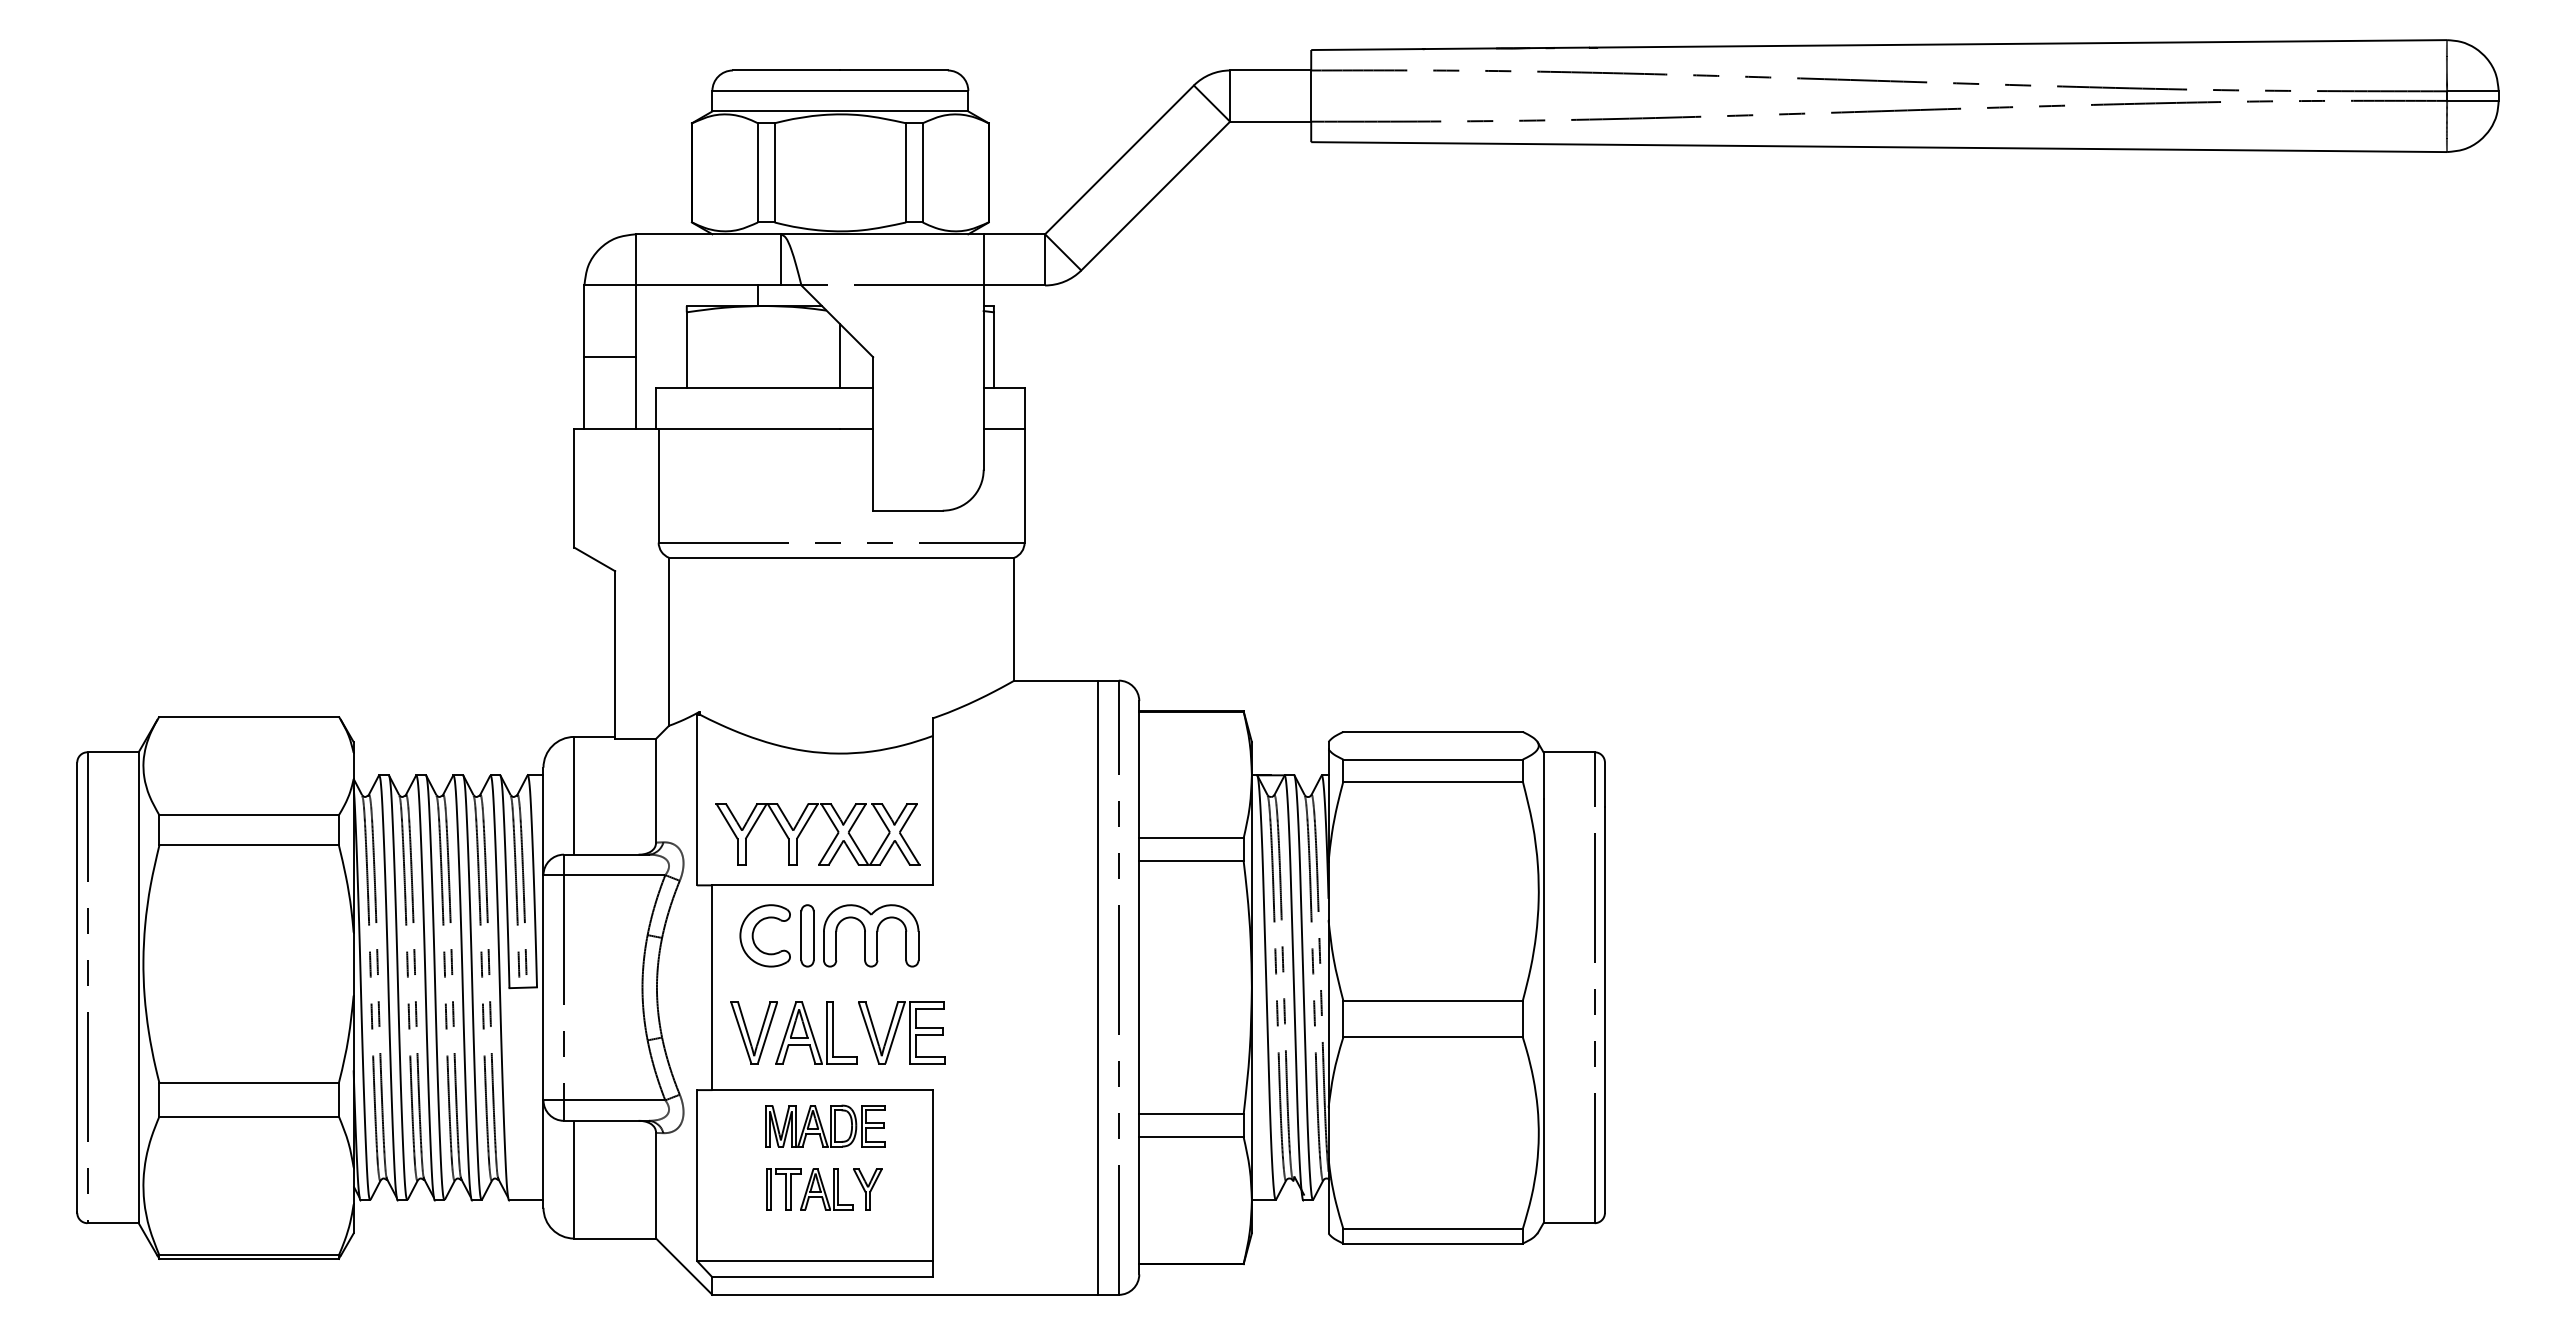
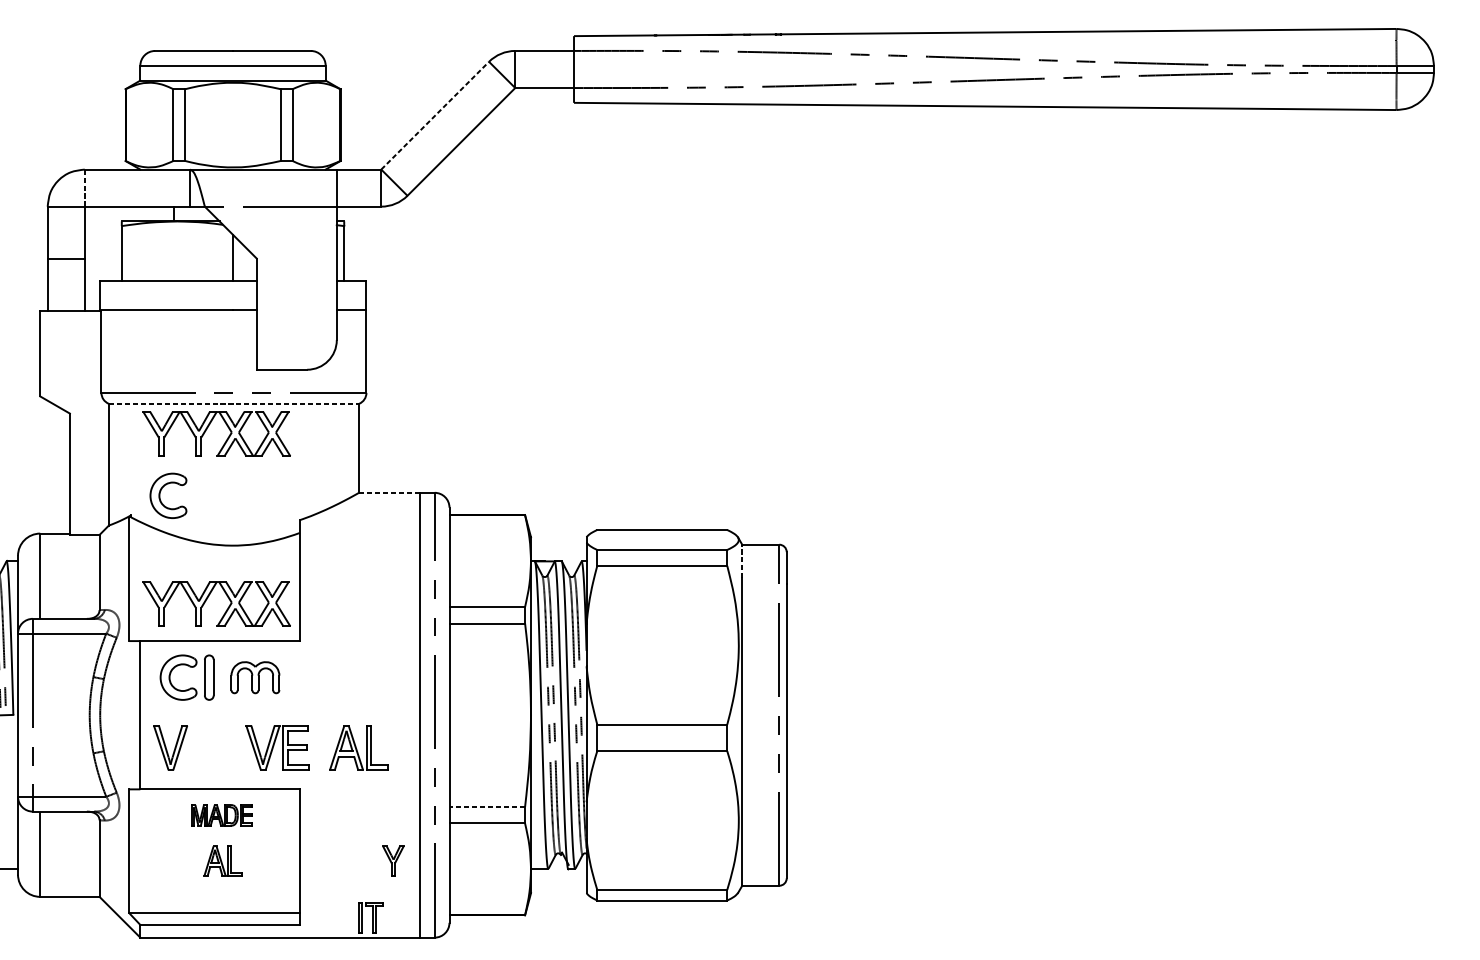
line: (1119, 159) -> (435, 115), solid -> dashed
line: (635, 259) -> (84, 187), solid -> dashed
line: (841, 557) -> (233, 403), solid -> dashed
part: (804, 593) -> (207, 429), added
part: (740, 680) -> (160, 492), added
line: (1055, 680) -> (388, 492), solid -> dashed
line: (1543, 775) -> (742, 561), solid -> dashed
part: (871, 935) -> (255, 677), size x0.7
part: (816, 1032) -> (359, 747), moved
line: (1190, 1114) -> (486, 807), solid -> dashed
part: (825, 1125) -> (222, 814), size x0.7
part: (783, 1189) -> (370, 917), moved
part: (867, 1189) -> (393, 861), moved

